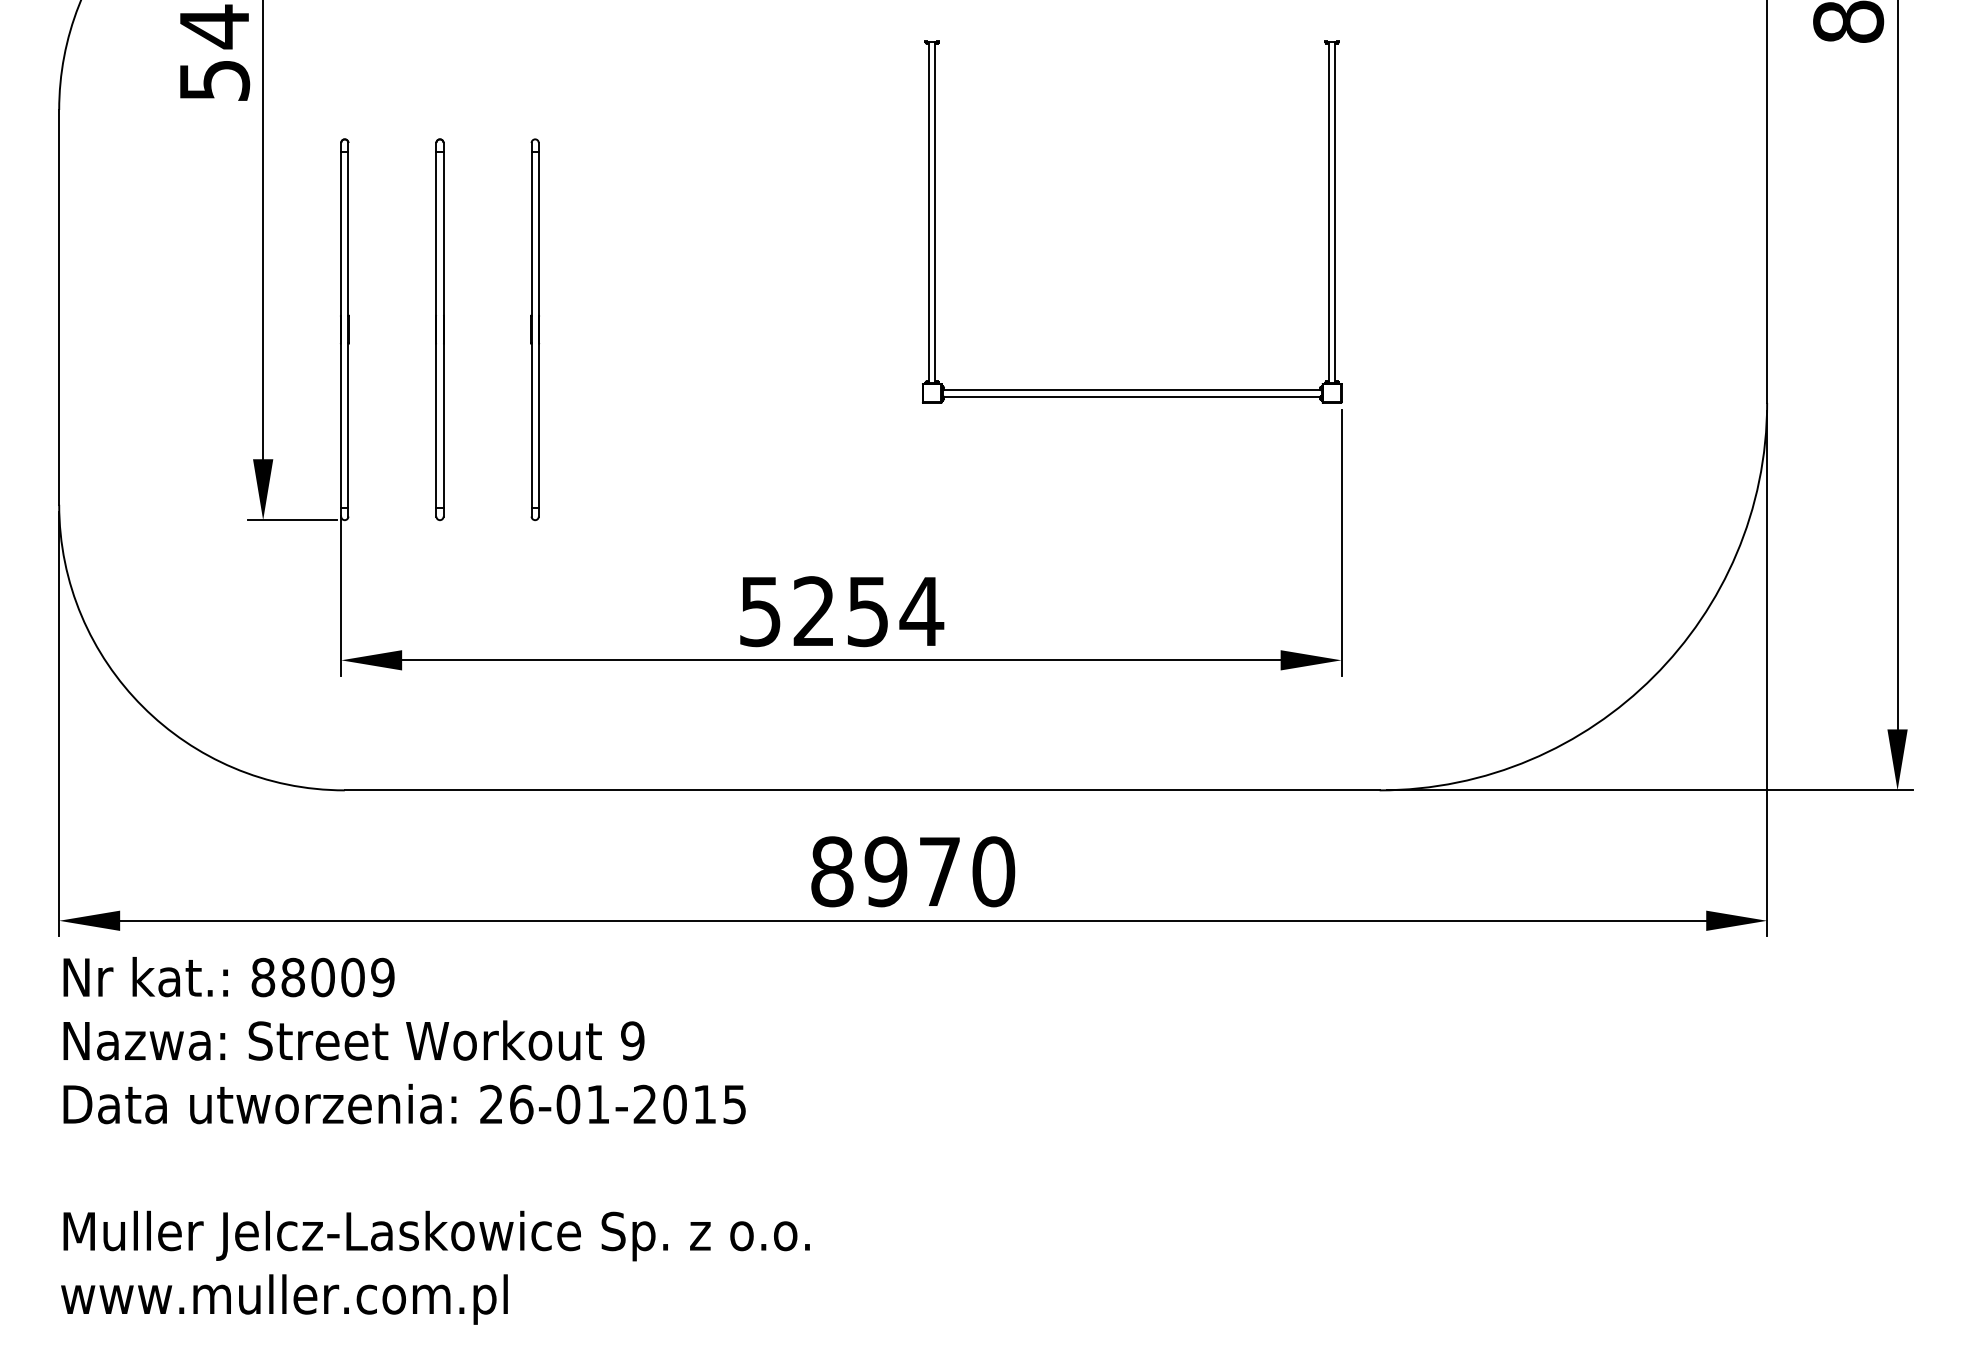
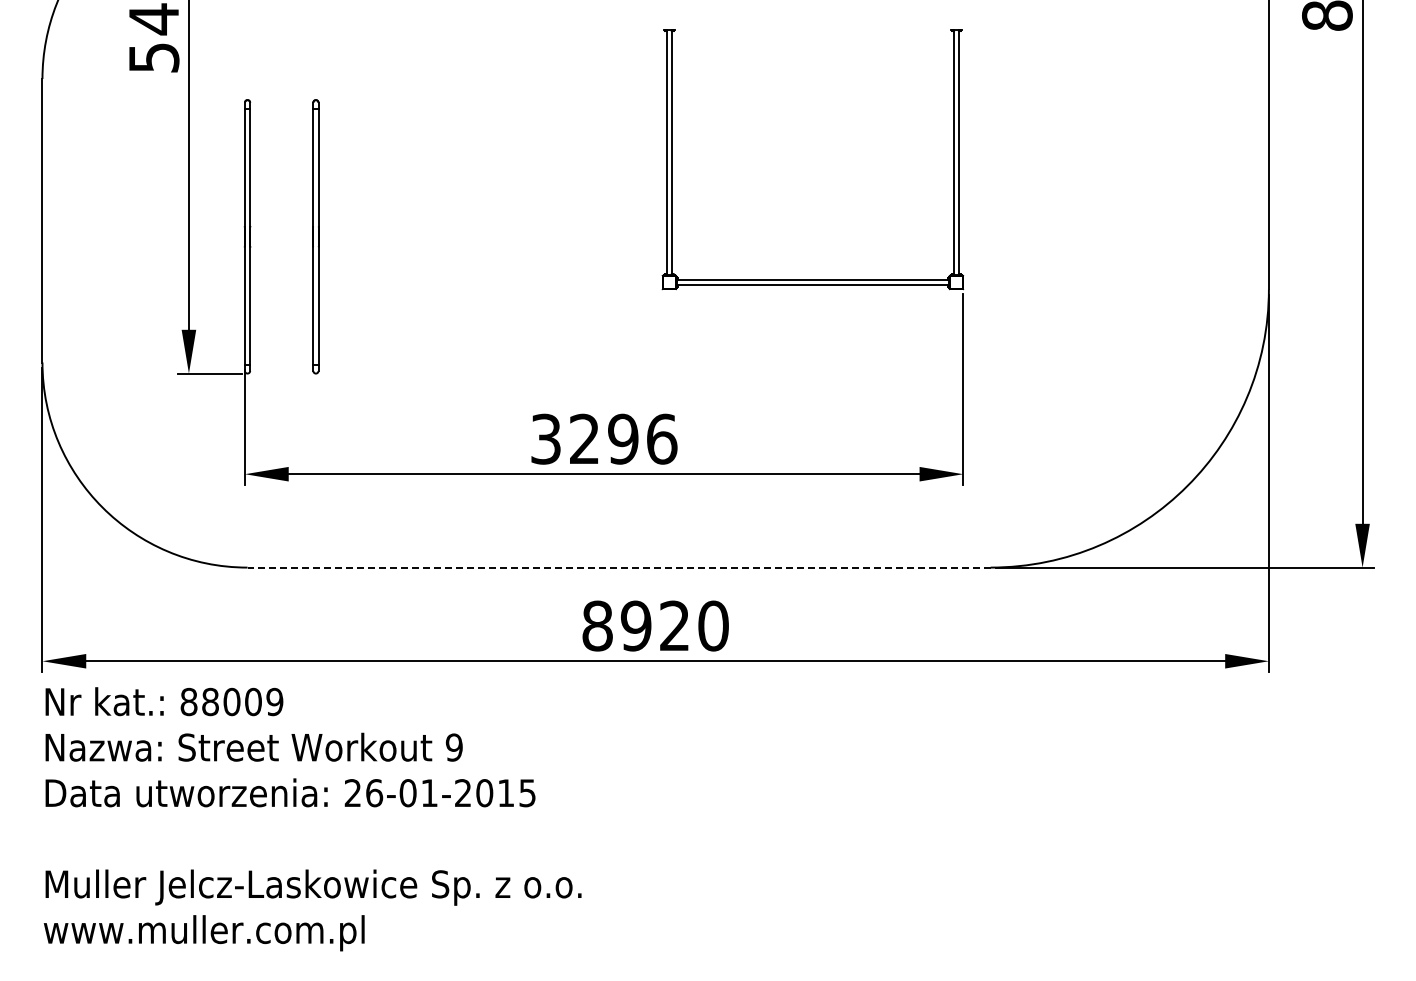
part: (534, 329) -> (383, 236), removed
text: (841, 610) -> (604, 438), 5254 -> 3296
line: (862, 790) -> (619, 567), solid -> dashed
text: (939, 871) -> (674, 625), 8970 -> 8920

